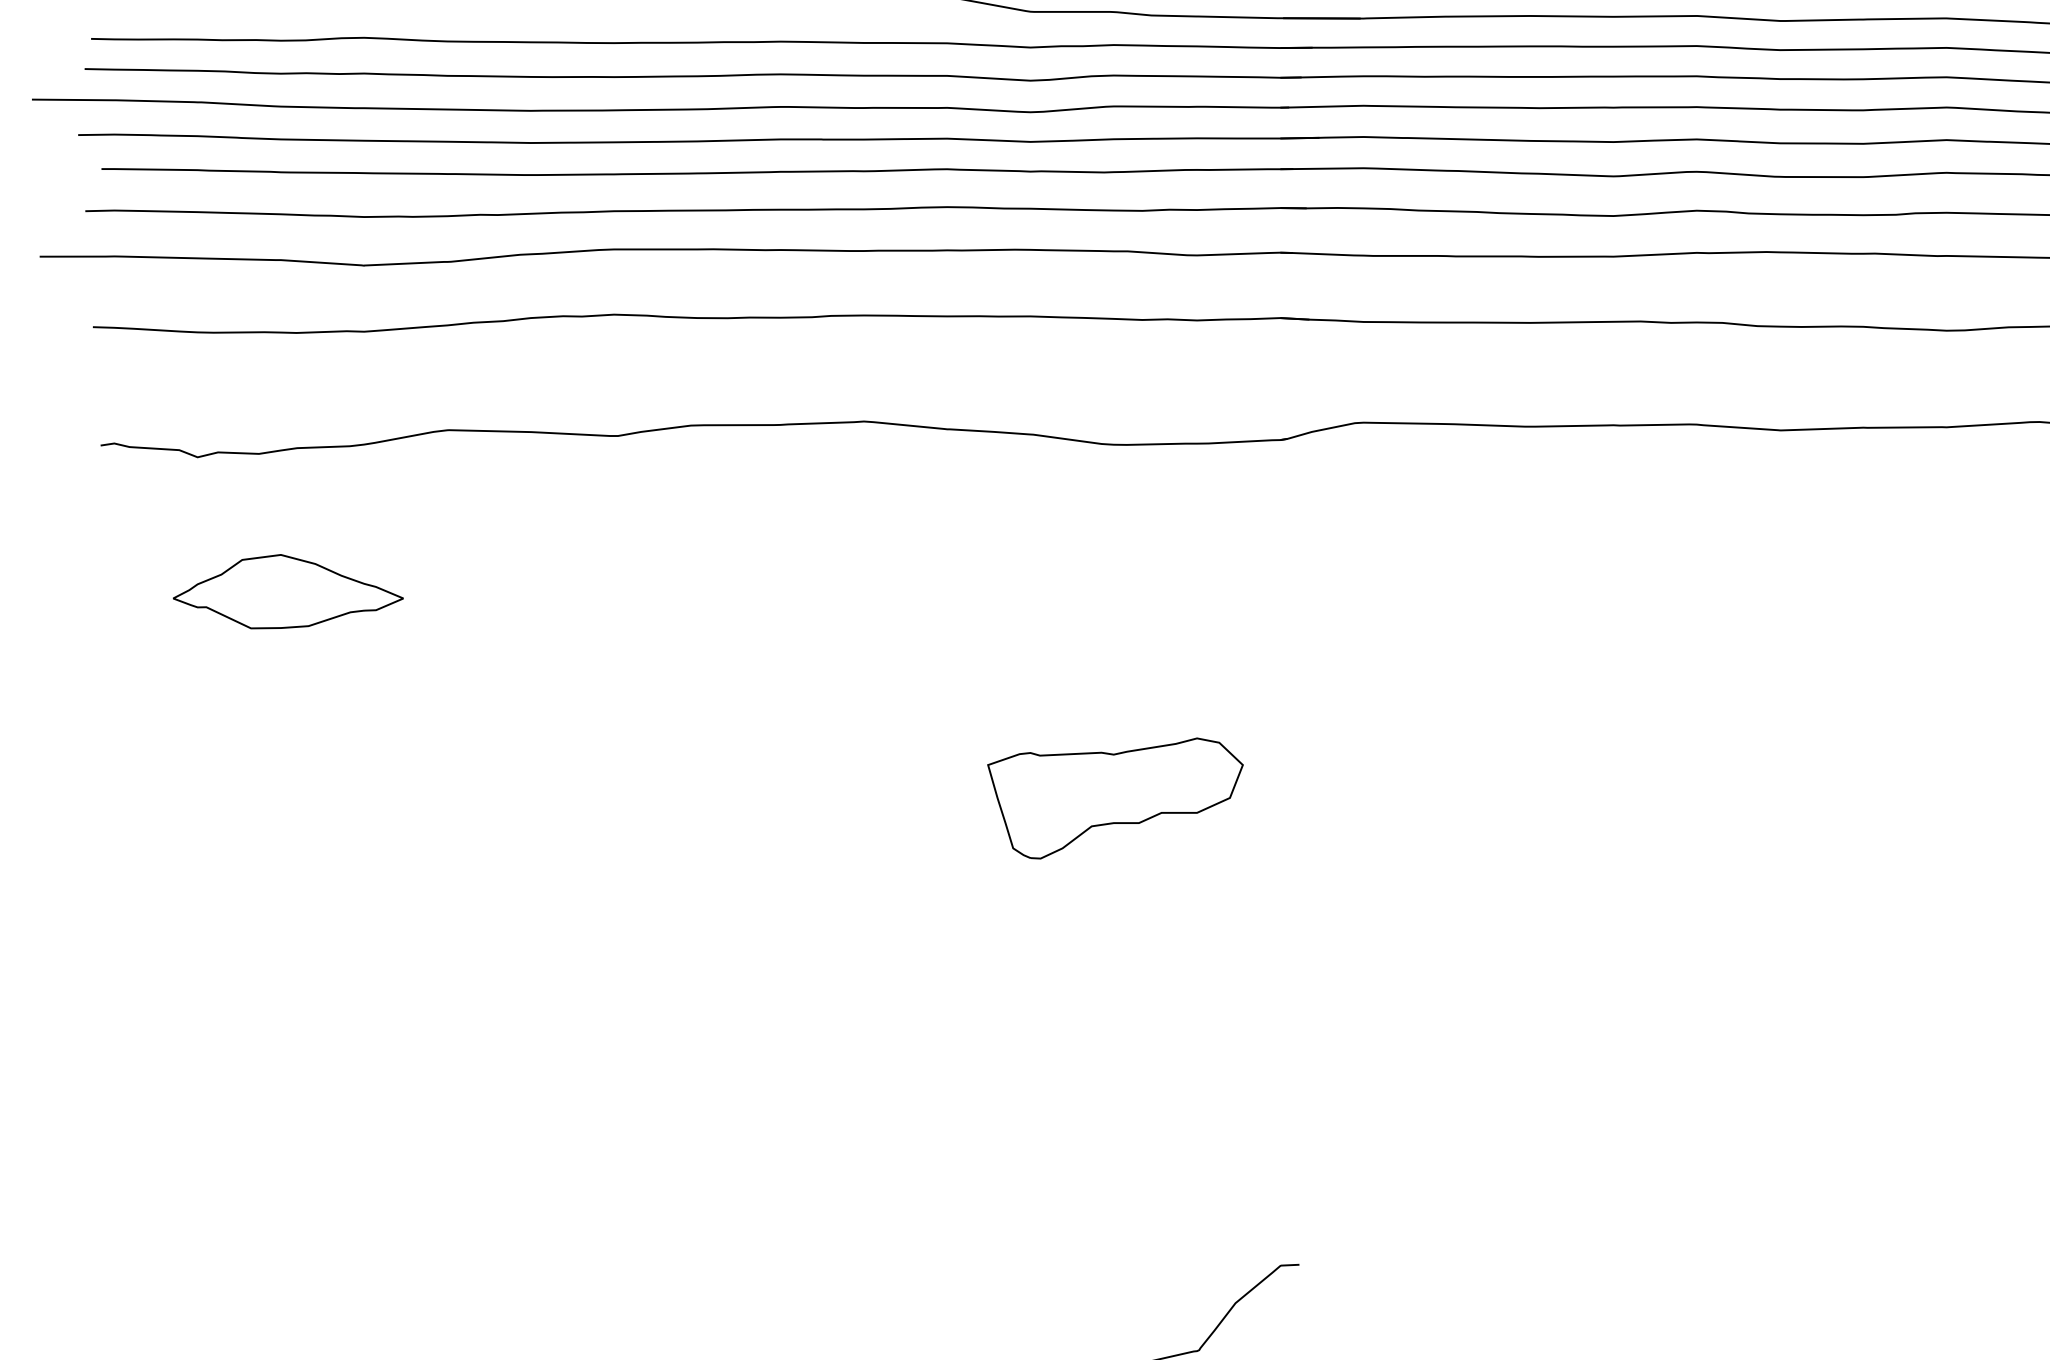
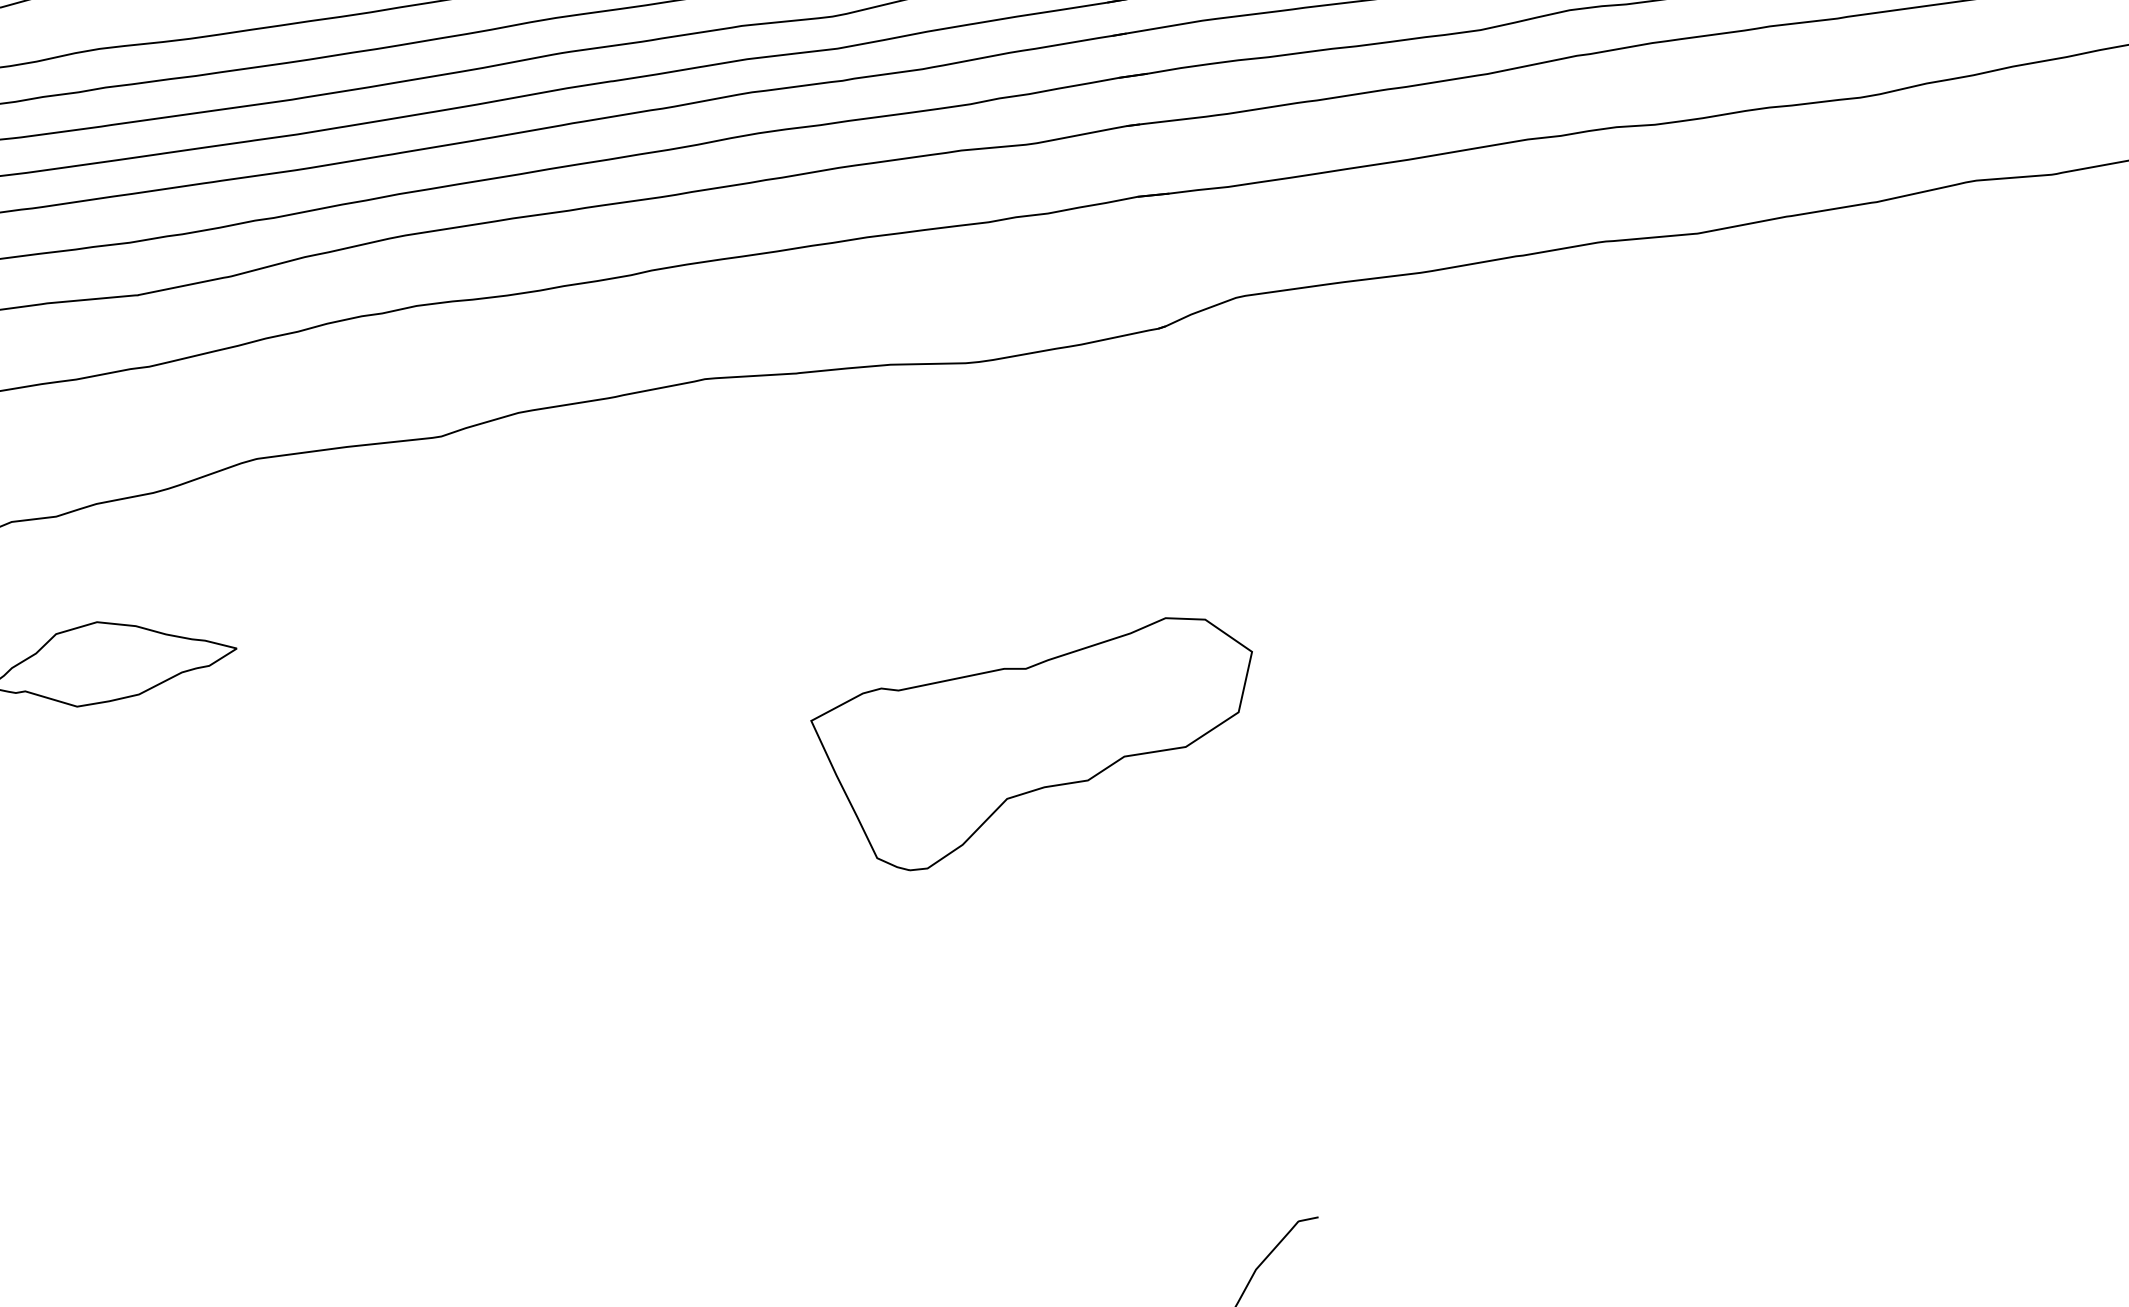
part: (1115, 798) -> (1040, 744), size x1.6

